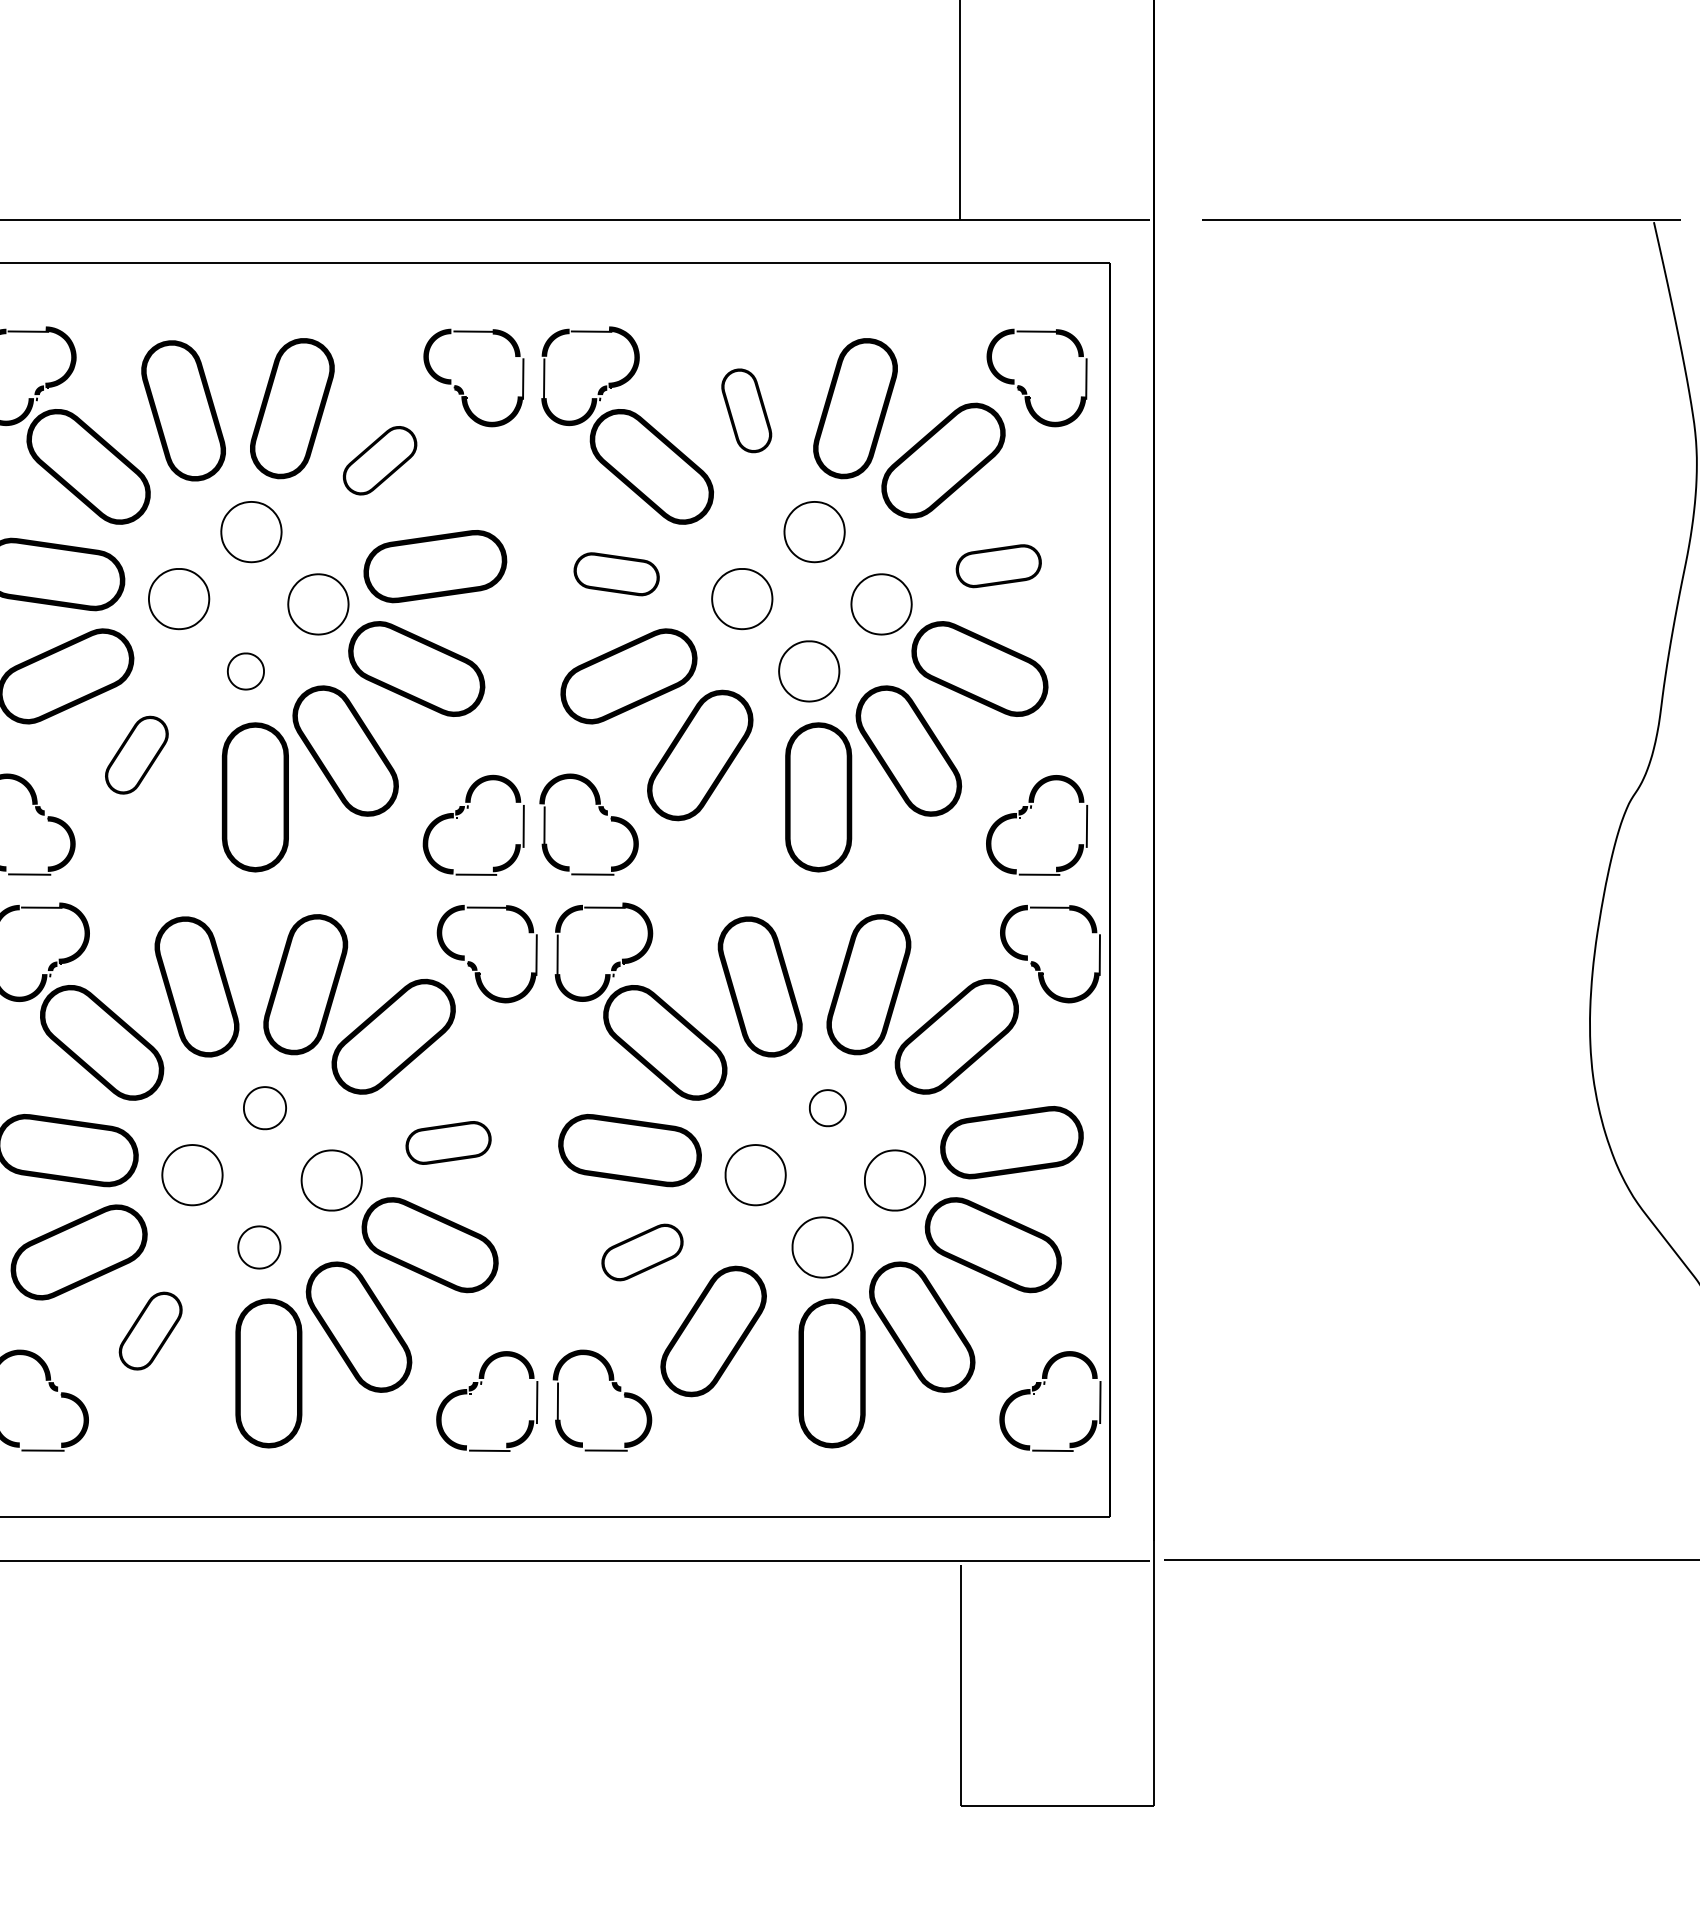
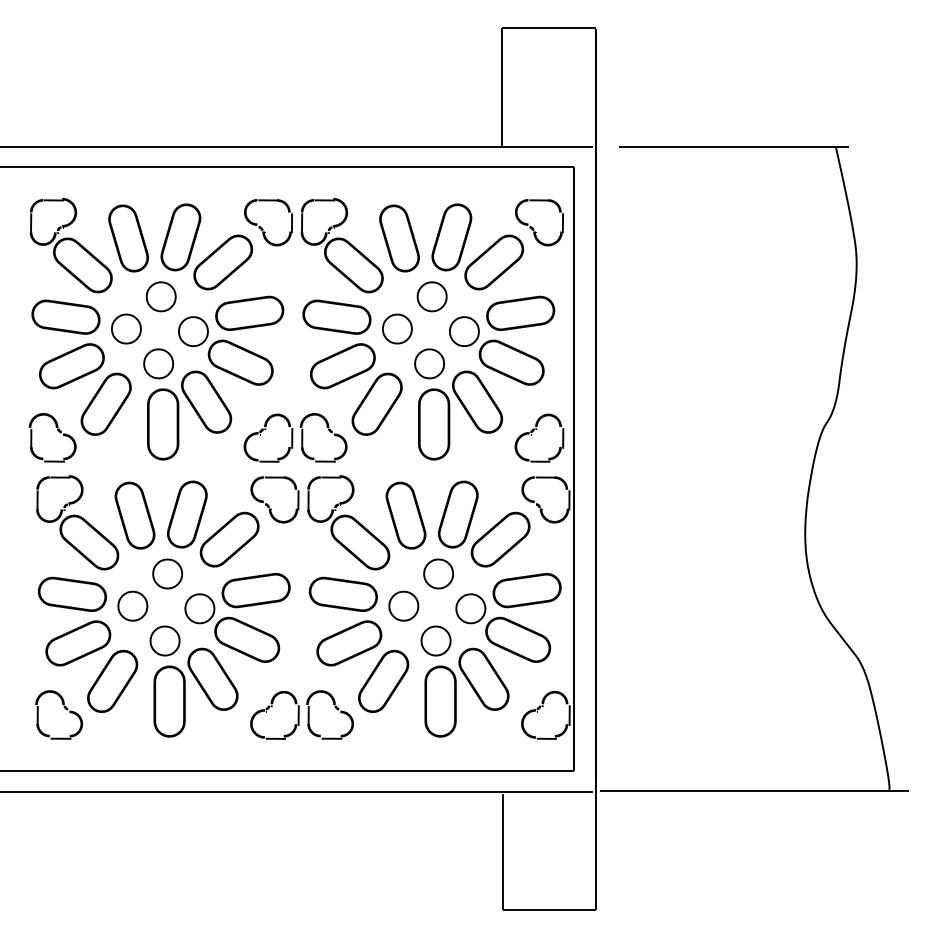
part: (746, 410) -> (399, 238), size x1.67
part: (378, 460) -> (222, 262), size x1.67
part: (998, 564) -> (520, 312), size x1.67
part: (615, 572) -> (336, 316), size x1.67
part: (245, 670) -> (158, 363), size x1.67
part: (135, 753) -> (105, 403), size x1.67
part: (264, 1107) -> (167, 573), size x1.43
part: (827, 1107) -> (438, 573), size x1.67
part: (447, 1142) -> (255, 590), size x1.67
part: (258, 1246) -> (164, 640), size x1.43
part: (642, 1252) -> (349, 643), size x1.67
part: (150, 1329) -> (112, 680), size x1.67

